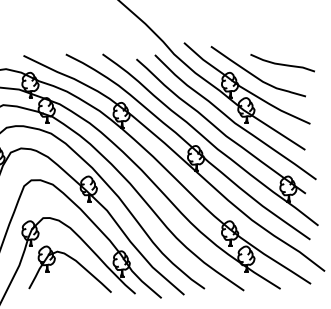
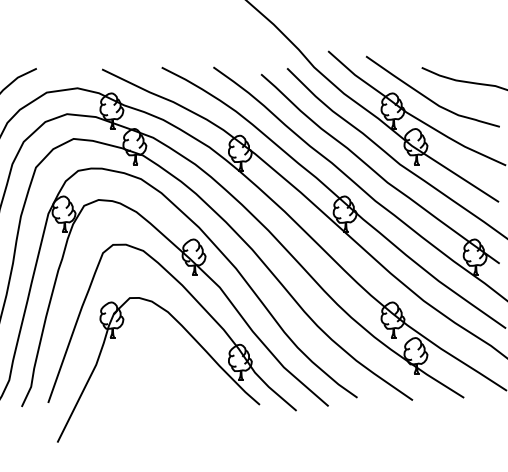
part: (75, 261) -> (175, 359), removed

